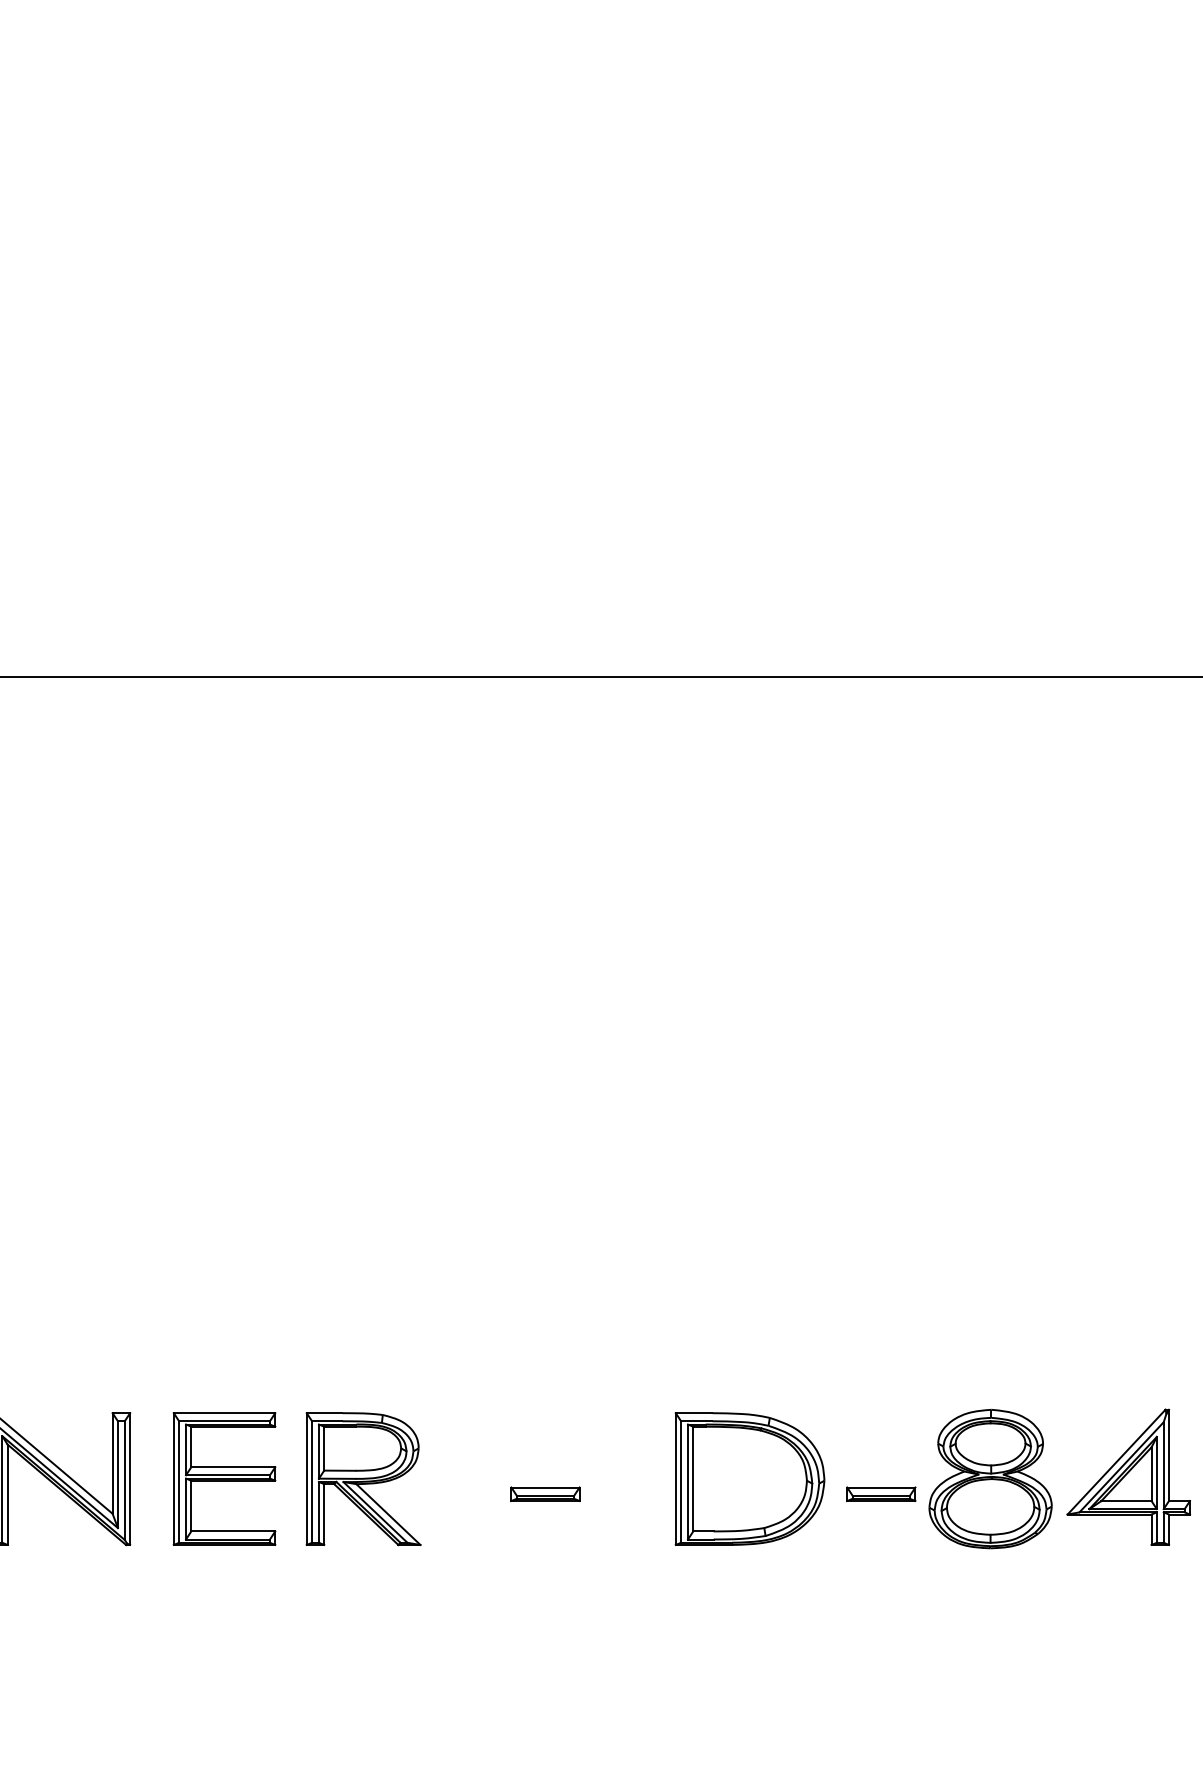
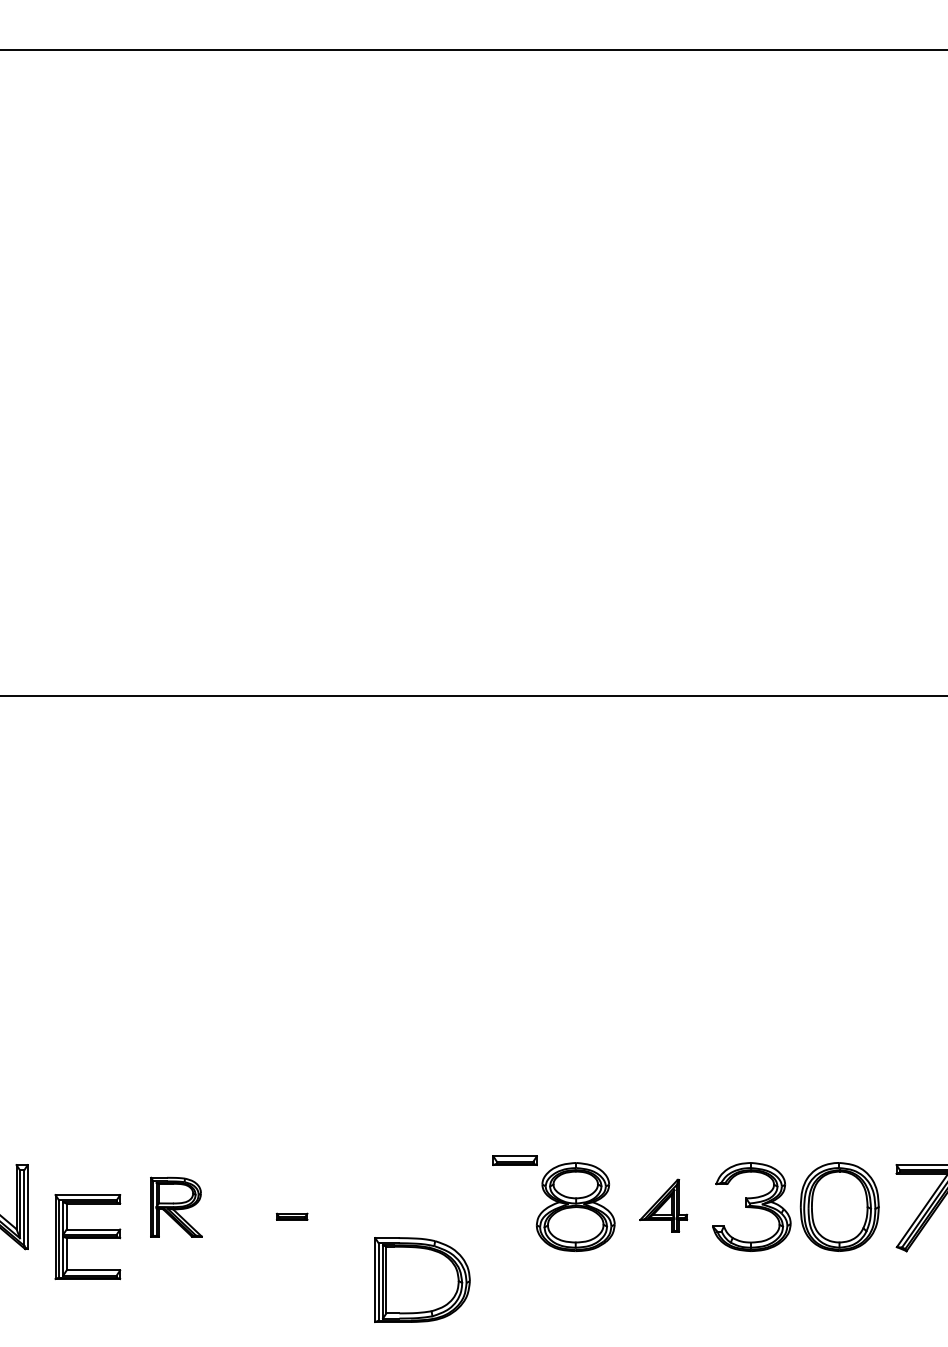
part: (1128, 1476) -> (663, 1205), size x0.6
part: (223, 1478) -> (87, 1236), moved
part: (749, 1478) -> (422, 1279), moved
part: (363, 1479) -> (176, 1207), size x0.7
part: (544, 1493) -> (291, 1216), size x0.7
part: (880, 1493) -> (514, 1160), moved

